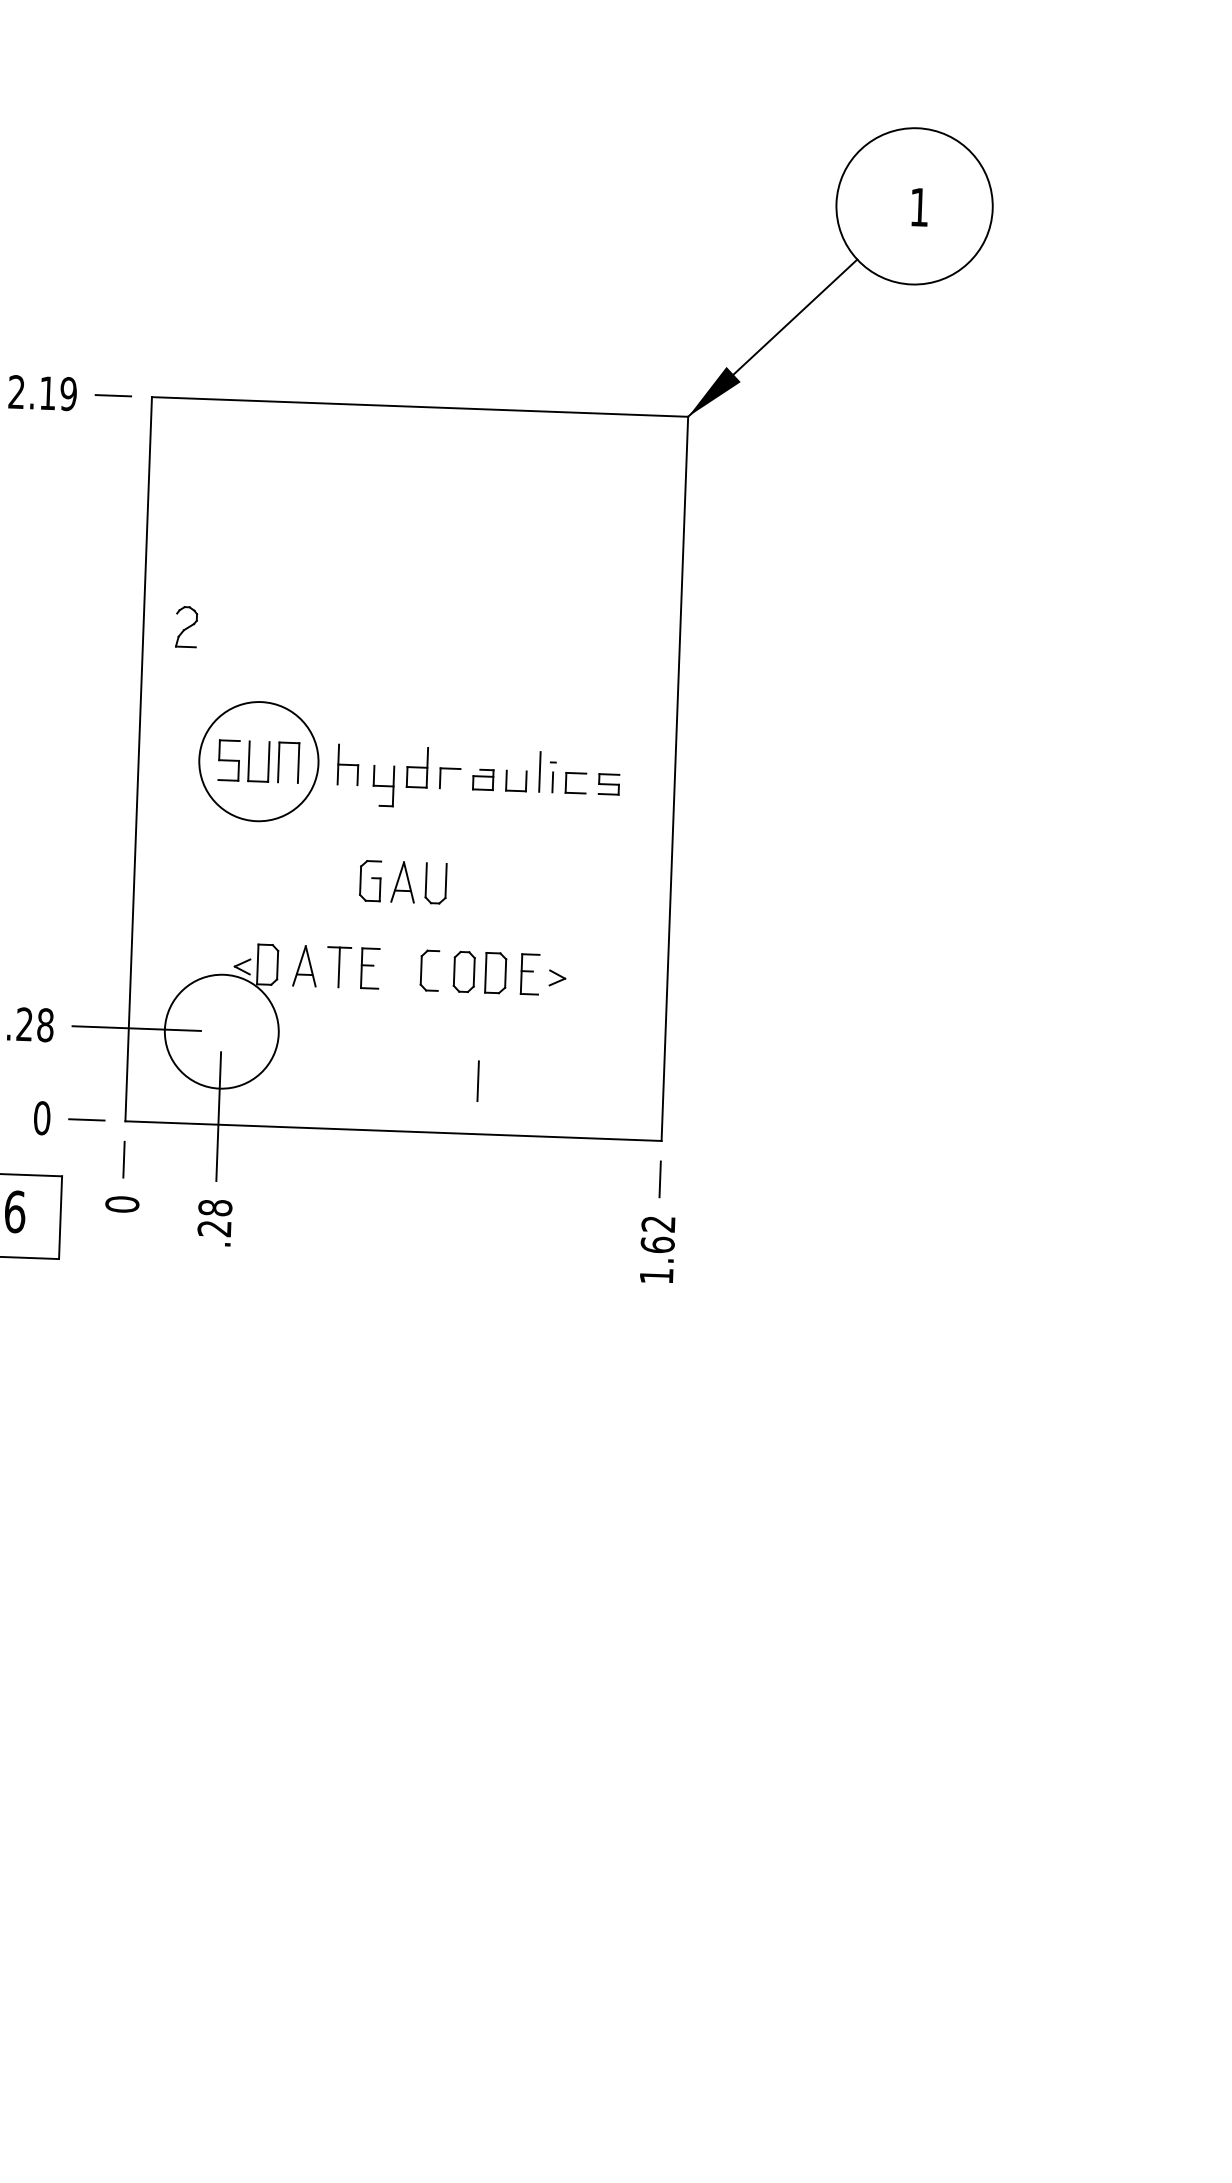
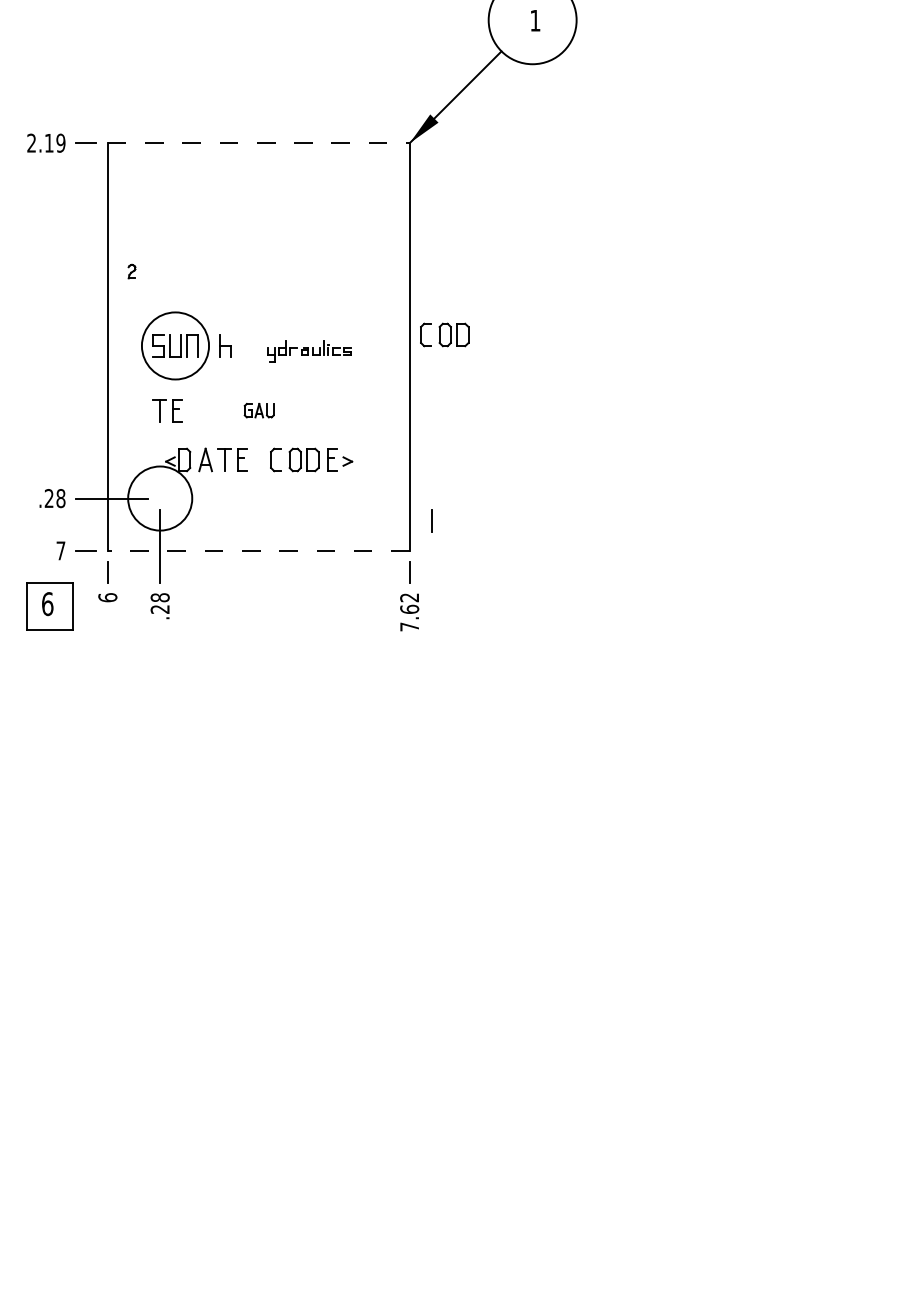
line: (419, 407) -> (258, 143), solid -> dashed
part: (185, 626) -> (131, 271), size x0.6
part: (737, 758) -> (444, 334), added
part: (496, 780) -> (309, 351), size x0.6
part: (240, 875) -> (167, 410), added
part: (403, 881) -> (259, 410), size x0.6
line: (476, 1080) -> (431, 520), moved
text: (41, 1117) -> (60, 550), 0 -> 7
line: (393, 1130) -> (258, 550), solid -> dashed
text: (121, 1204) -> (107, 597), 0 -> 6
text: (656, 1275) -> (409, 626), 1.62 -> 7.62

